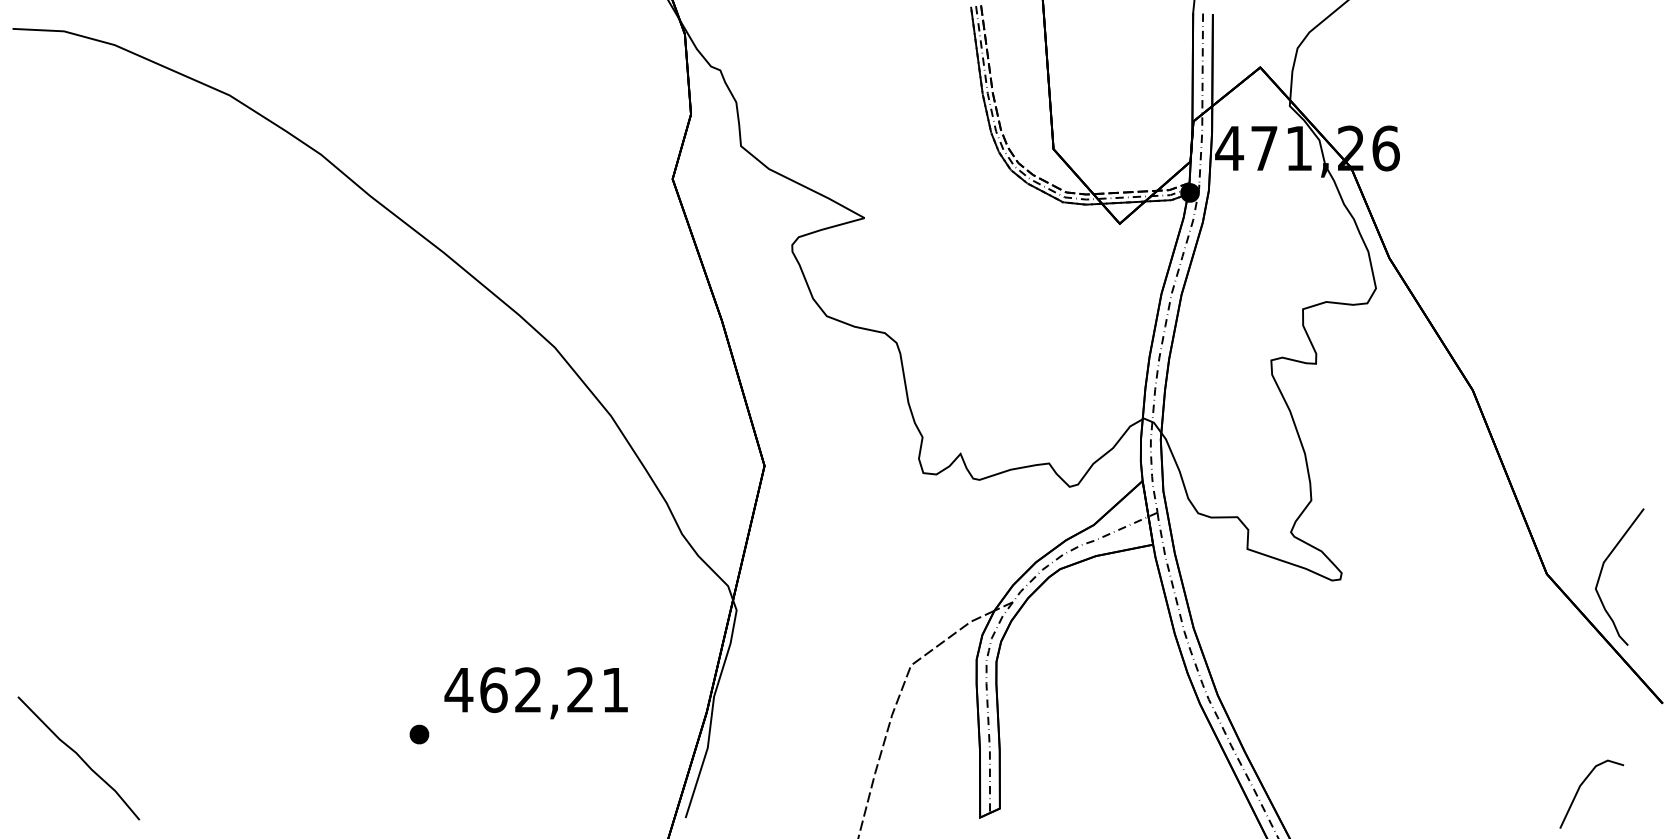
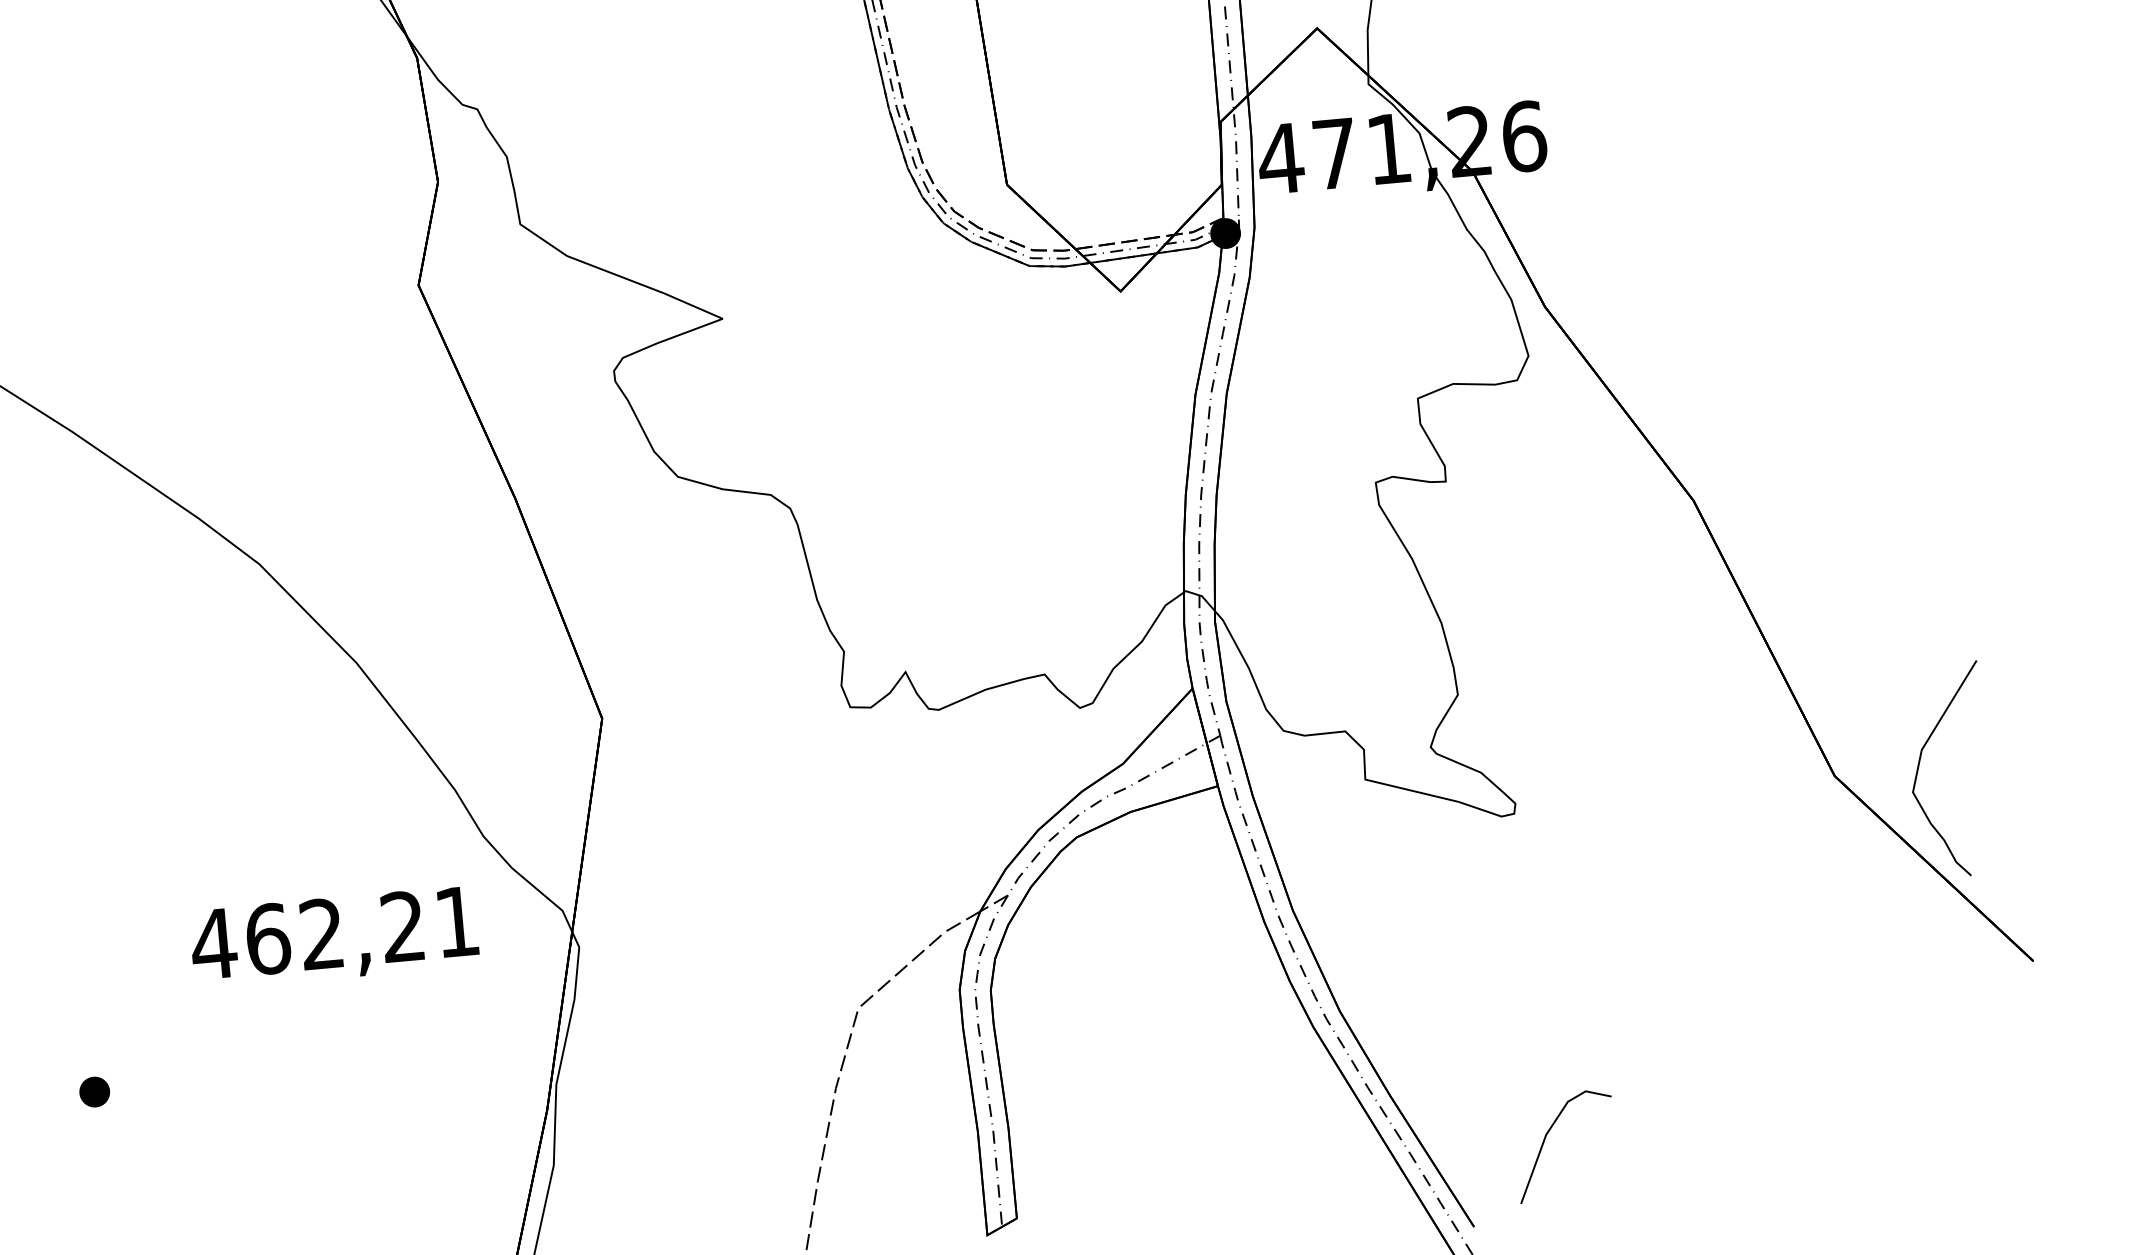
text: (535, 693) -> (333, 938), moved
part: (419, 734) -> (94, 1091), moved
line: (1580, 787) -> (1546, 1137), moved

